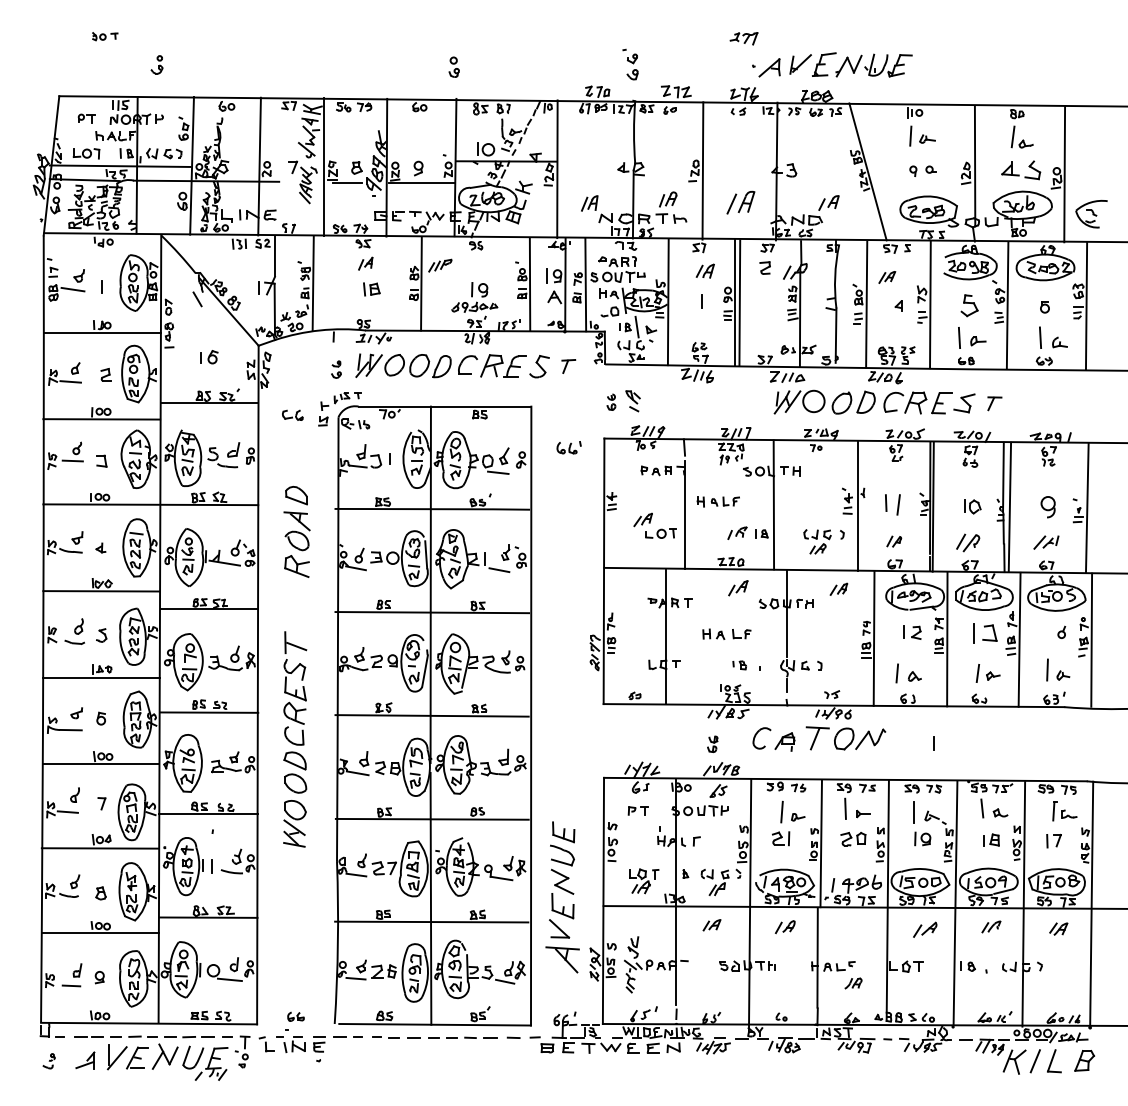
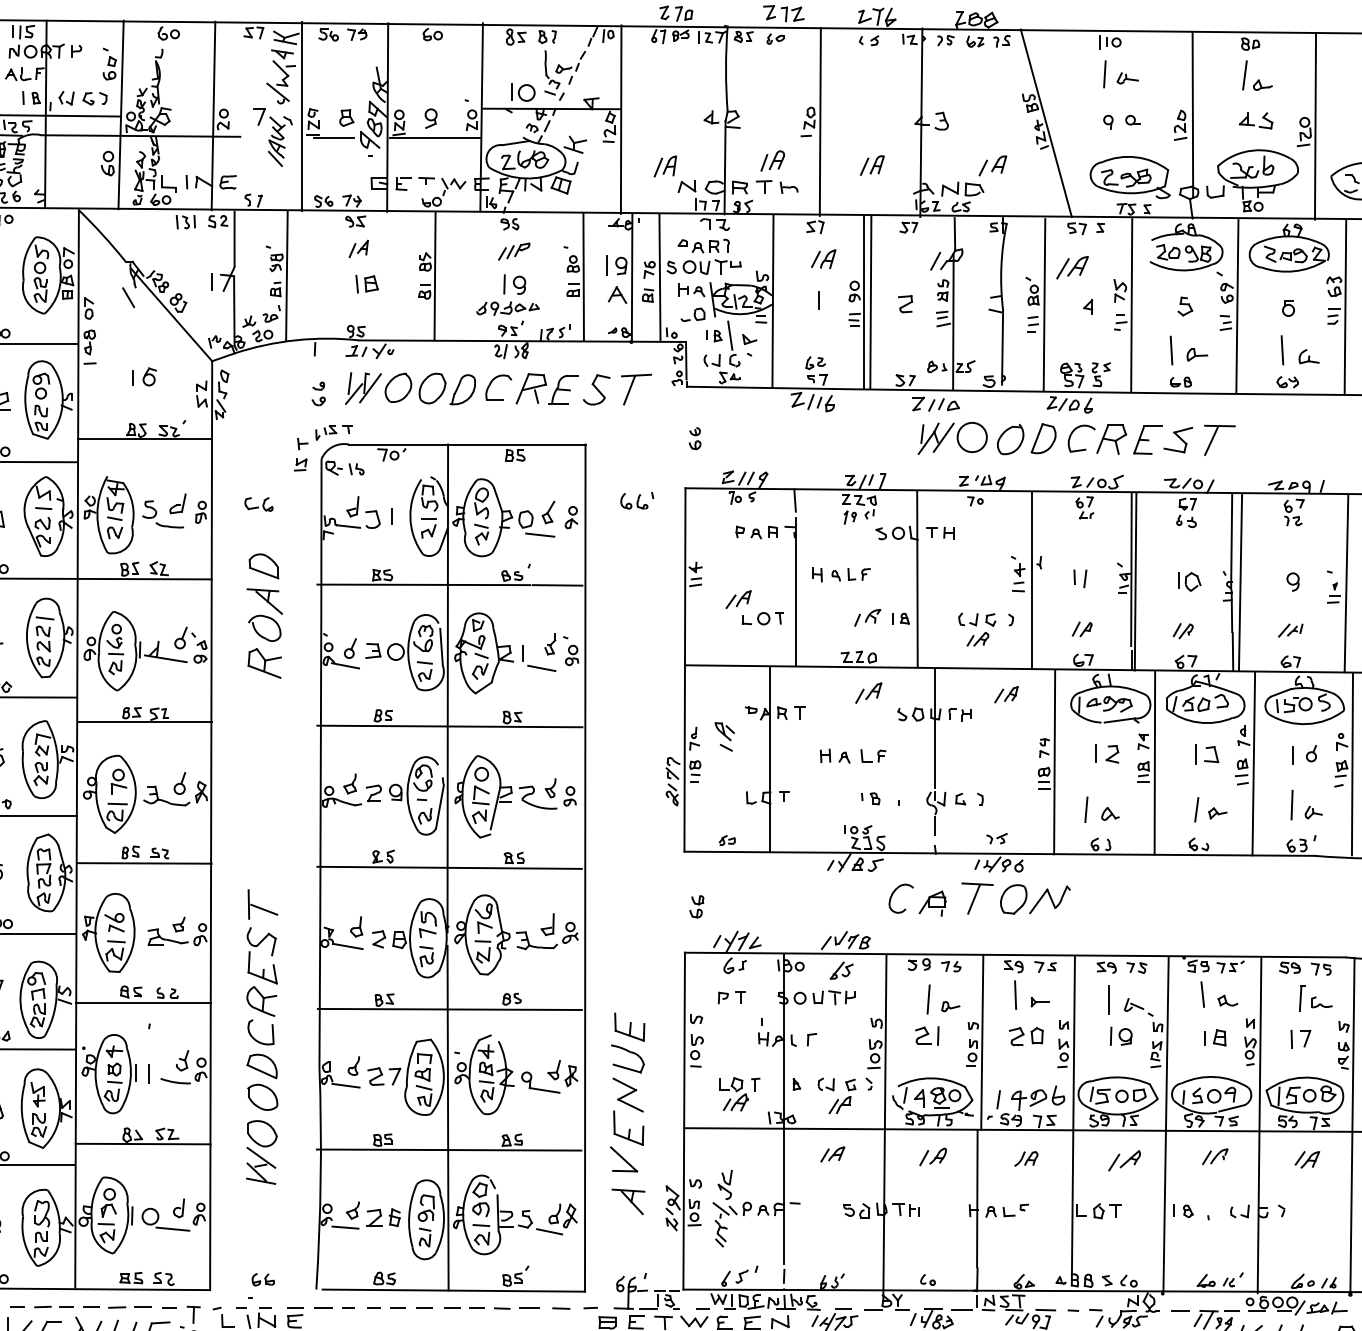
part: (1021, 169) -> (1256, 119), size x0.62
part: (740, 202) -> (871, 165), size x0.62
part: (440, 265) -> (514, 251), moved
part: (764, 267) -> (904, 303), moved
part: (887, 277) -> (1072, 267), size x1.43
part: (969, 305) -> (1185, 306), size x0.62
part: (568, 366) -> (636, 389), size x1.67
part: (632, 401) -> (723, 737), moved
part: (994, 403) -> (1219, 440), size x1.67
part: (292, 414) -> (258, 503), moved
part: (892, 504) -> (1079, 578), size x0.62
part: (1048, 506) -> (1293, 581), size x0.62
part: (967, 542) -> (1182, 630), size x0.62
part: (1046, 542) -> (1290, 630), size x0.71
part: (985, 632) -> (1207, 753), size x0.71
part: (295, 739) -> (262, 1037), moved
line: (933, 743) -> (1291, 755), moved
part: (712, 744) -> (696, 907), moved
part: (562, 959) -> (628, 1201), size x0.71
part: (853, 983) -> (1026, 1158), moved

